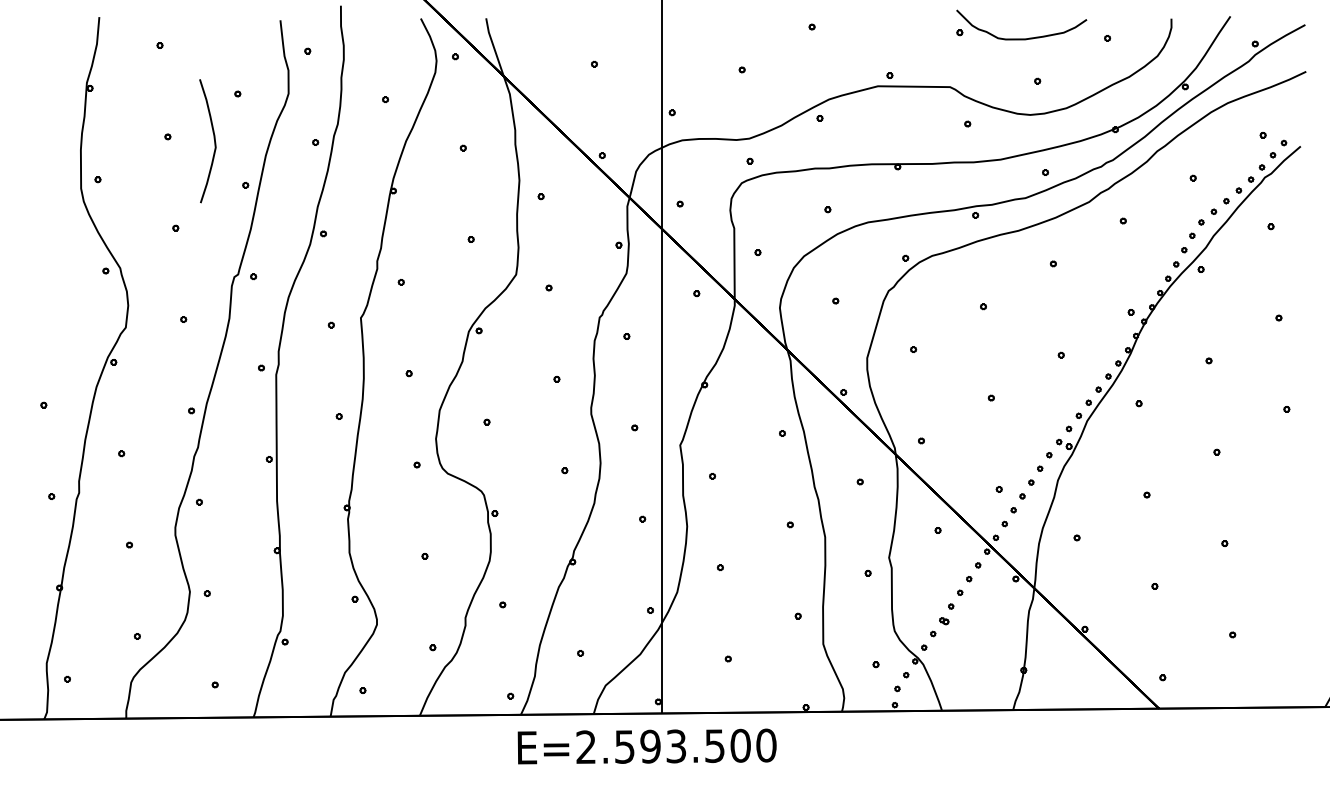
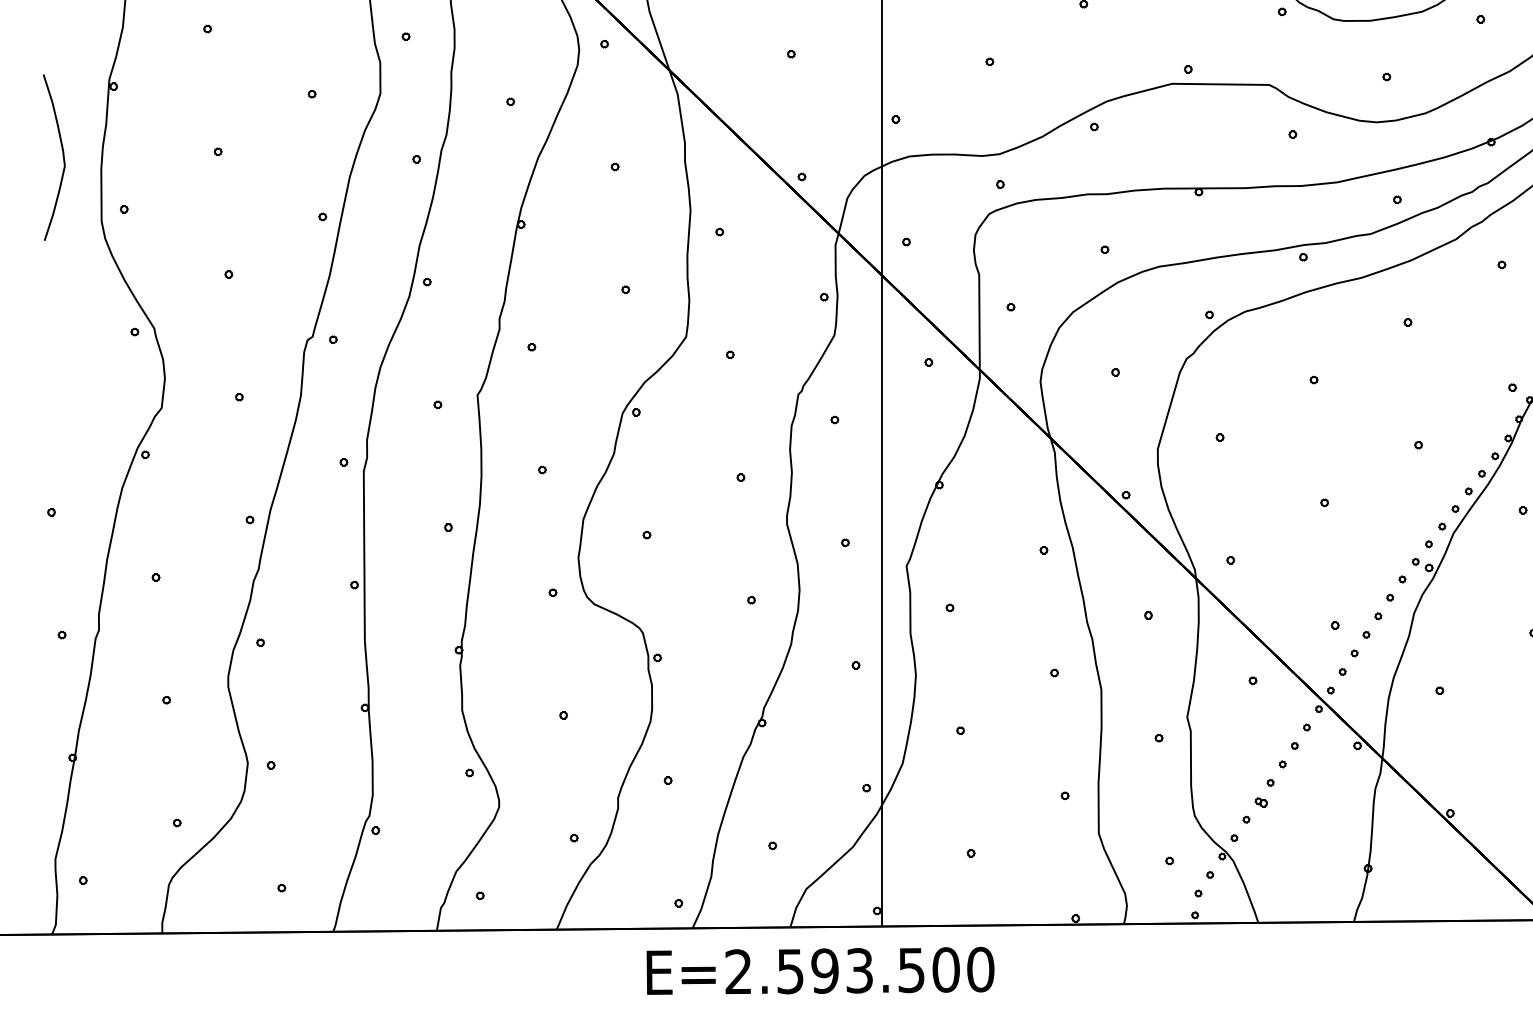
curve: (213, 138) -> (61, 153), moved
text: (646, 746) -> (819, 970), moved

